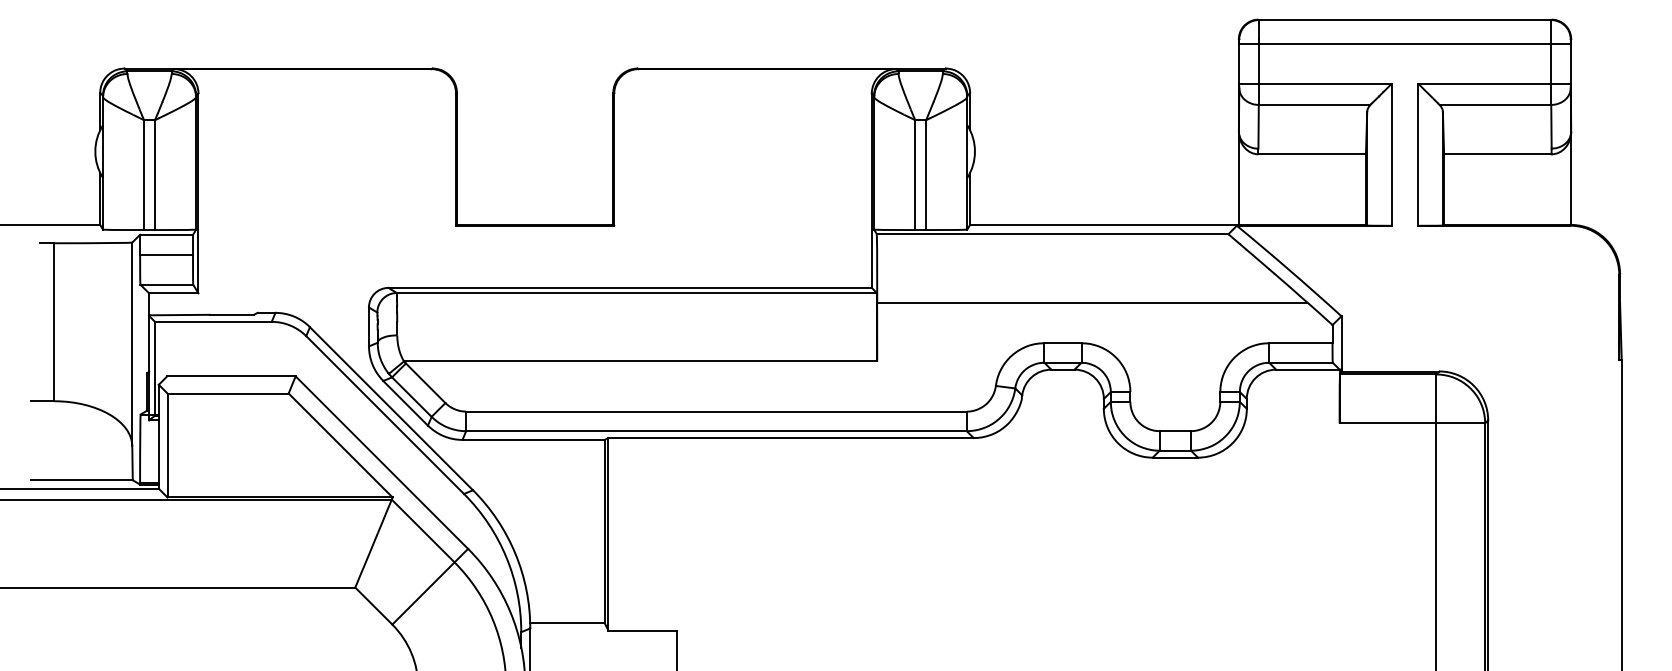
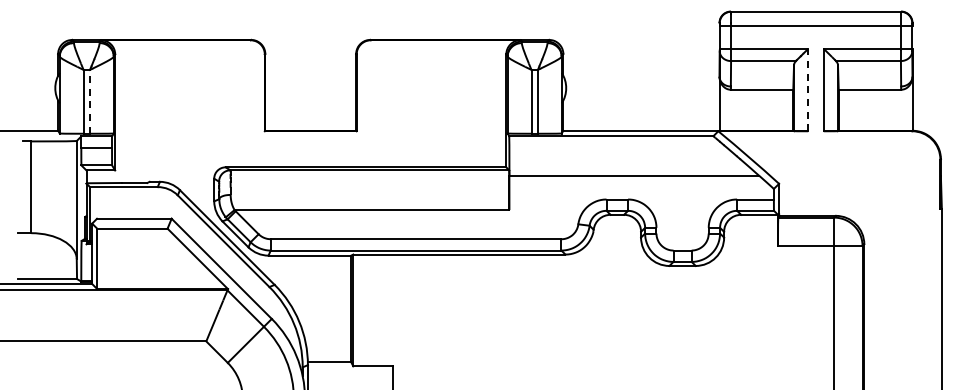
line: (1392, 153) -> (808, 89), solid -> dashed
line: (154, 174) -> (89, 101), solid -> dashed

